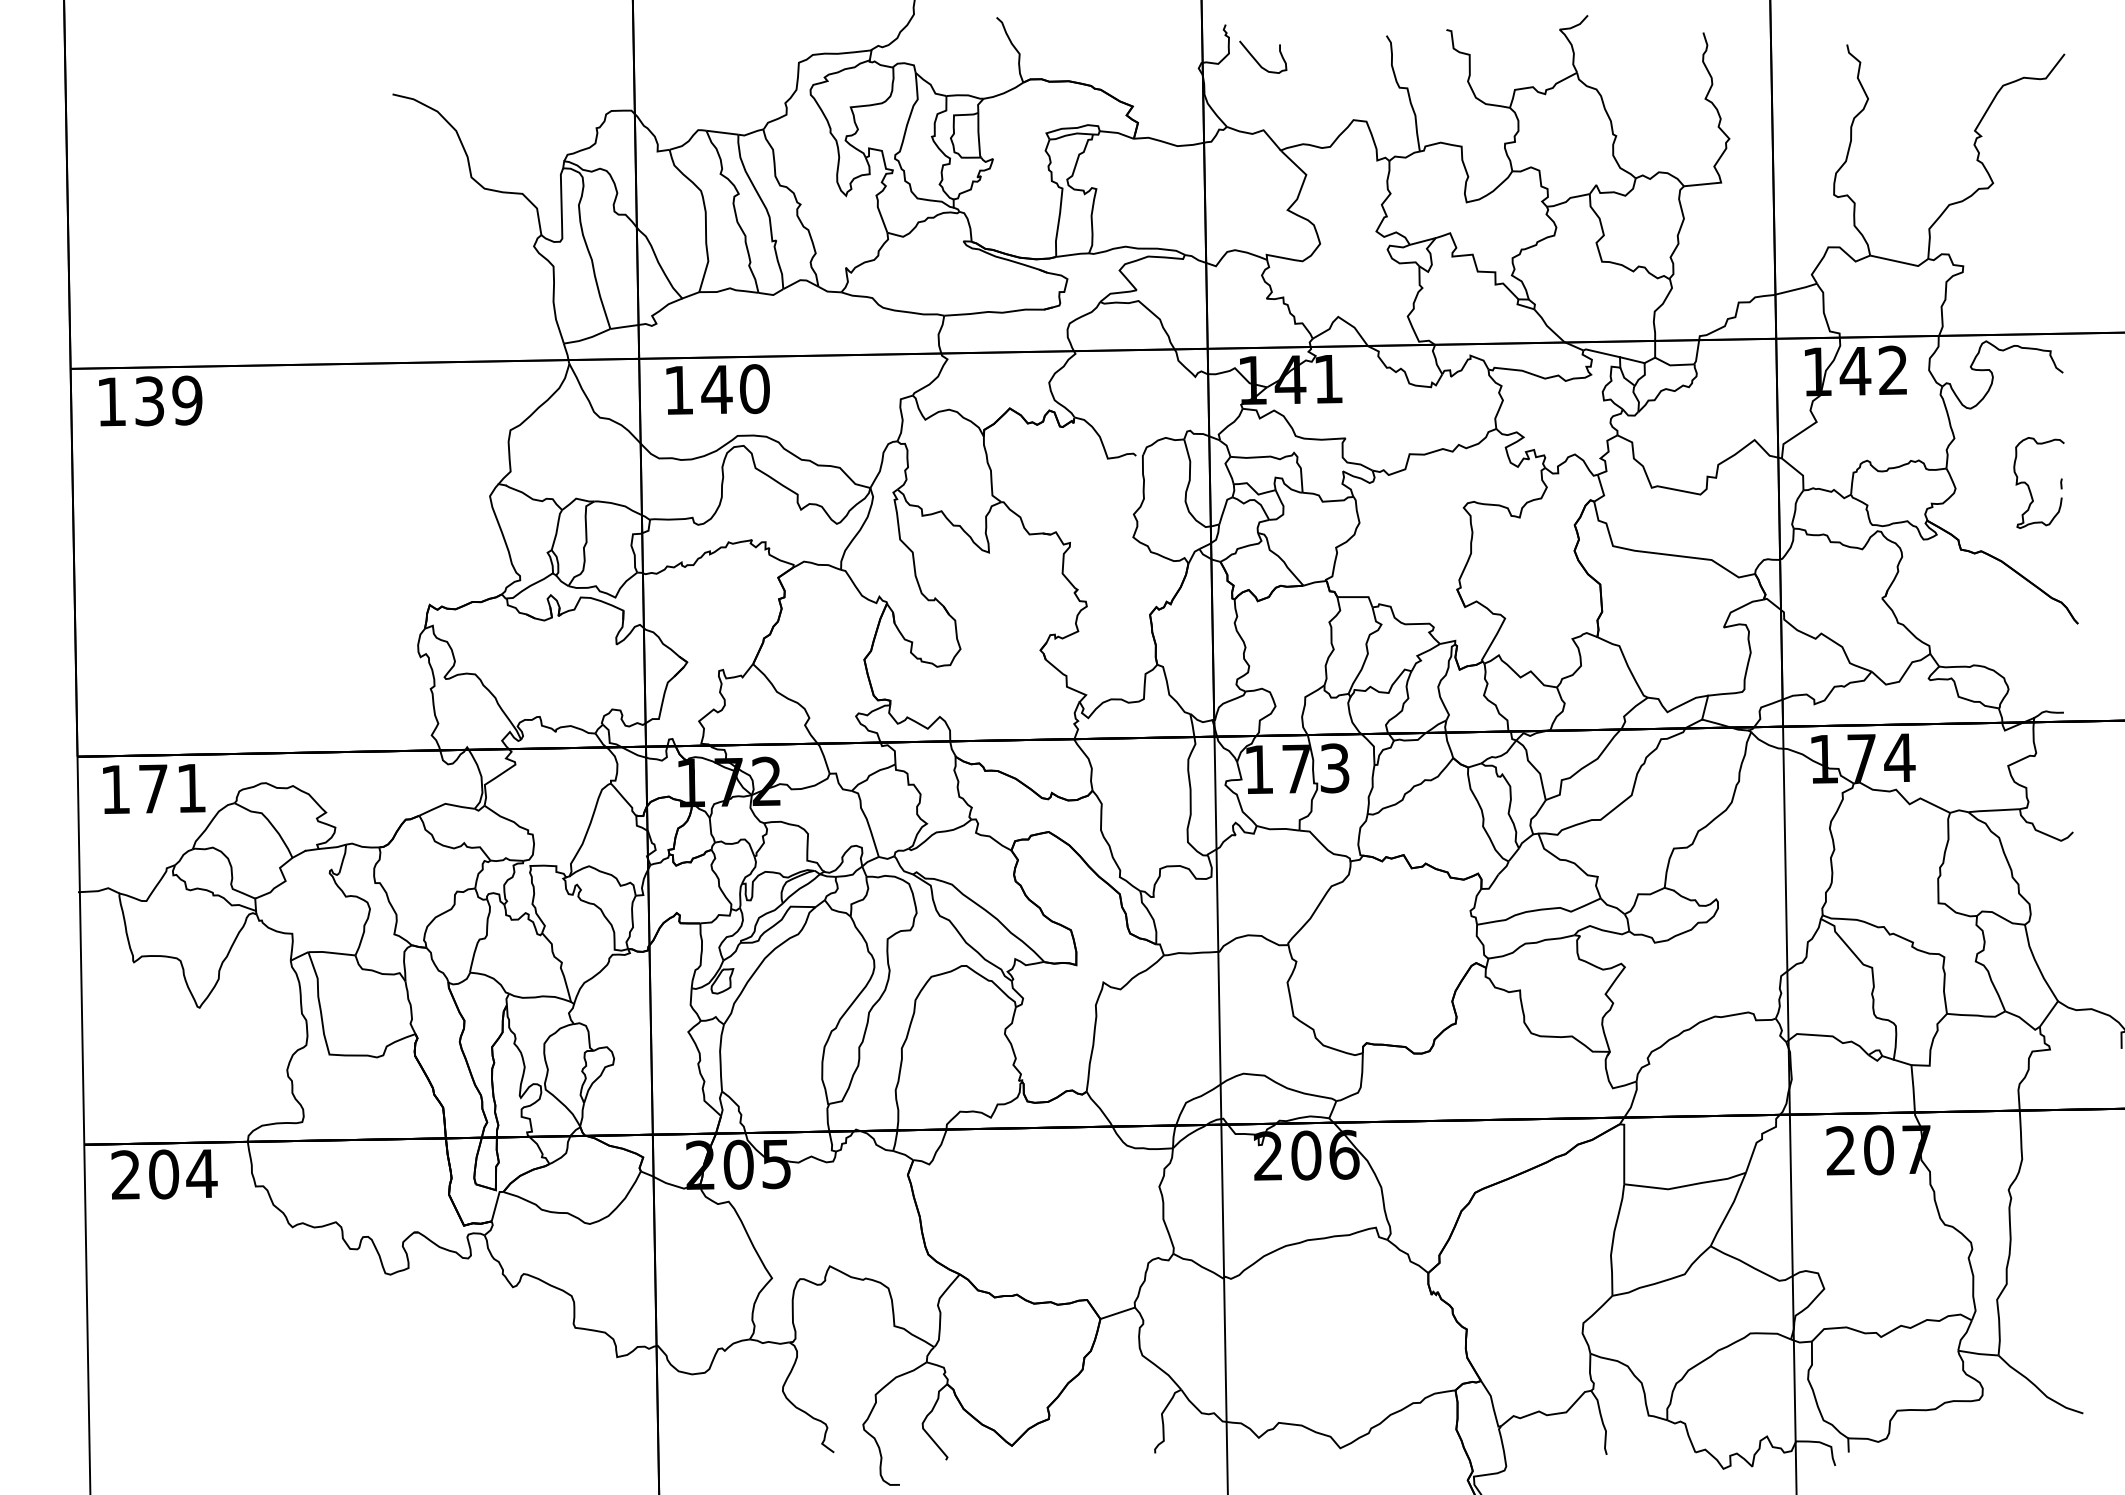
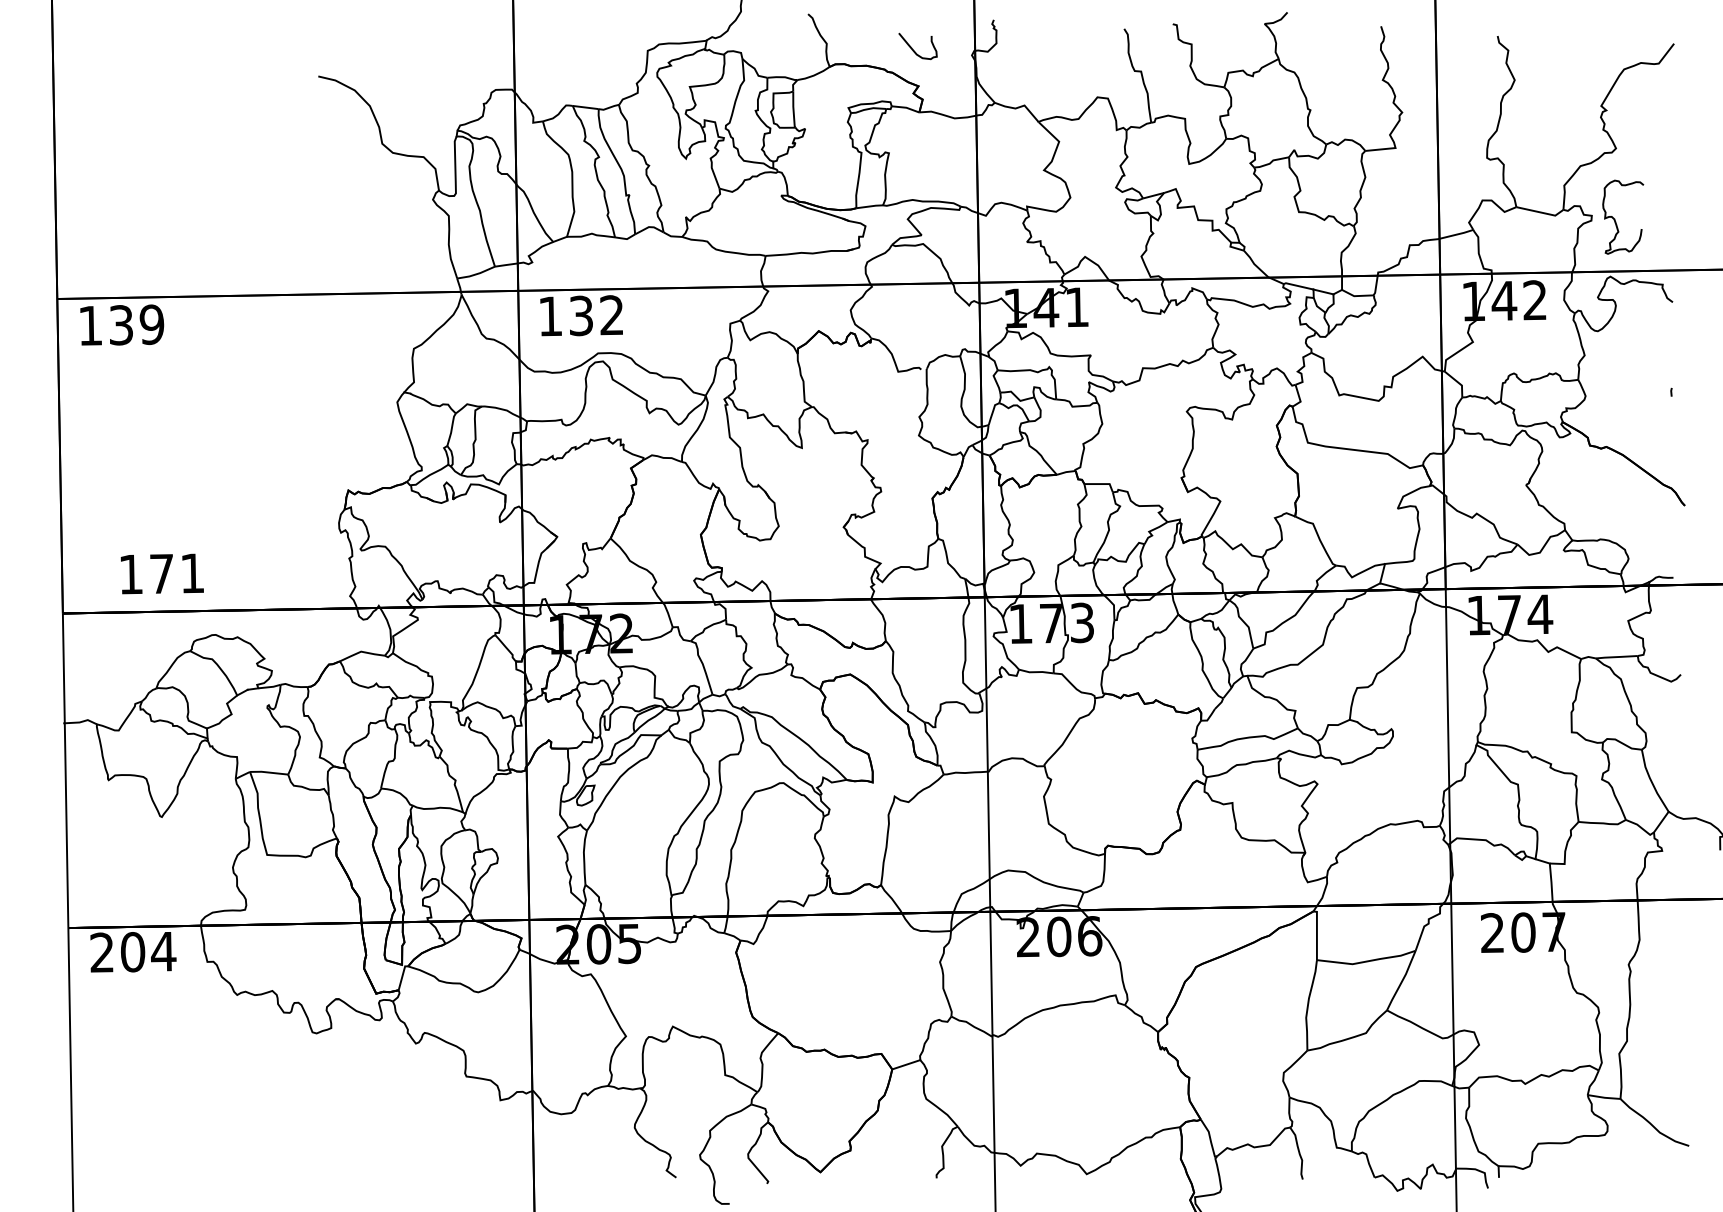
curve: (1257, 60) -> (913, 48), moved
text: (735, 389) -> (596, 315), 140 -> 132
curve: (2029, 486) -> (1615, 220), moved
text: (154, 788) -> (162, 573), moved

